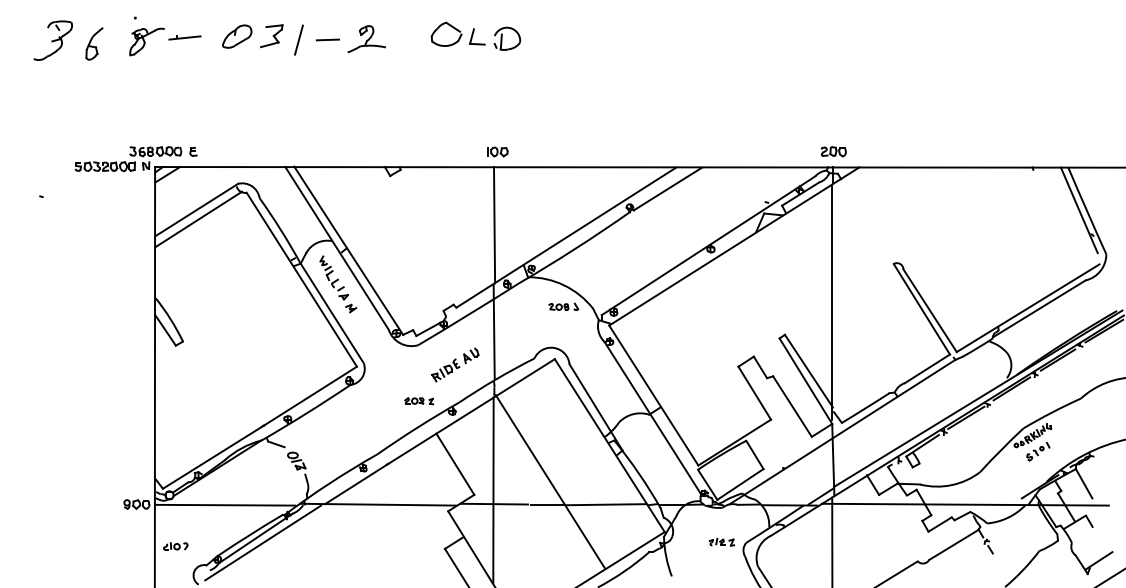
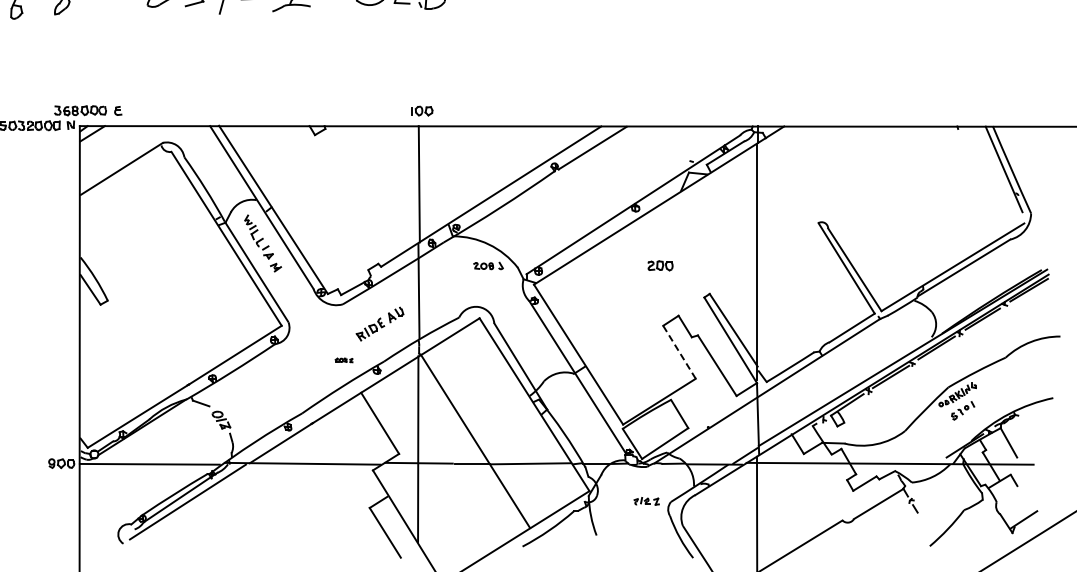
part: (833, 151) -> (660, 265), moved
line: (198, 219) -> (123, 178), removed
line: (754, 392) -> (679, 351), solid -> dashed
part: (419, 401) -> (344, 360), size x0.6
part: (175, 546) -> (100, 505), removed

